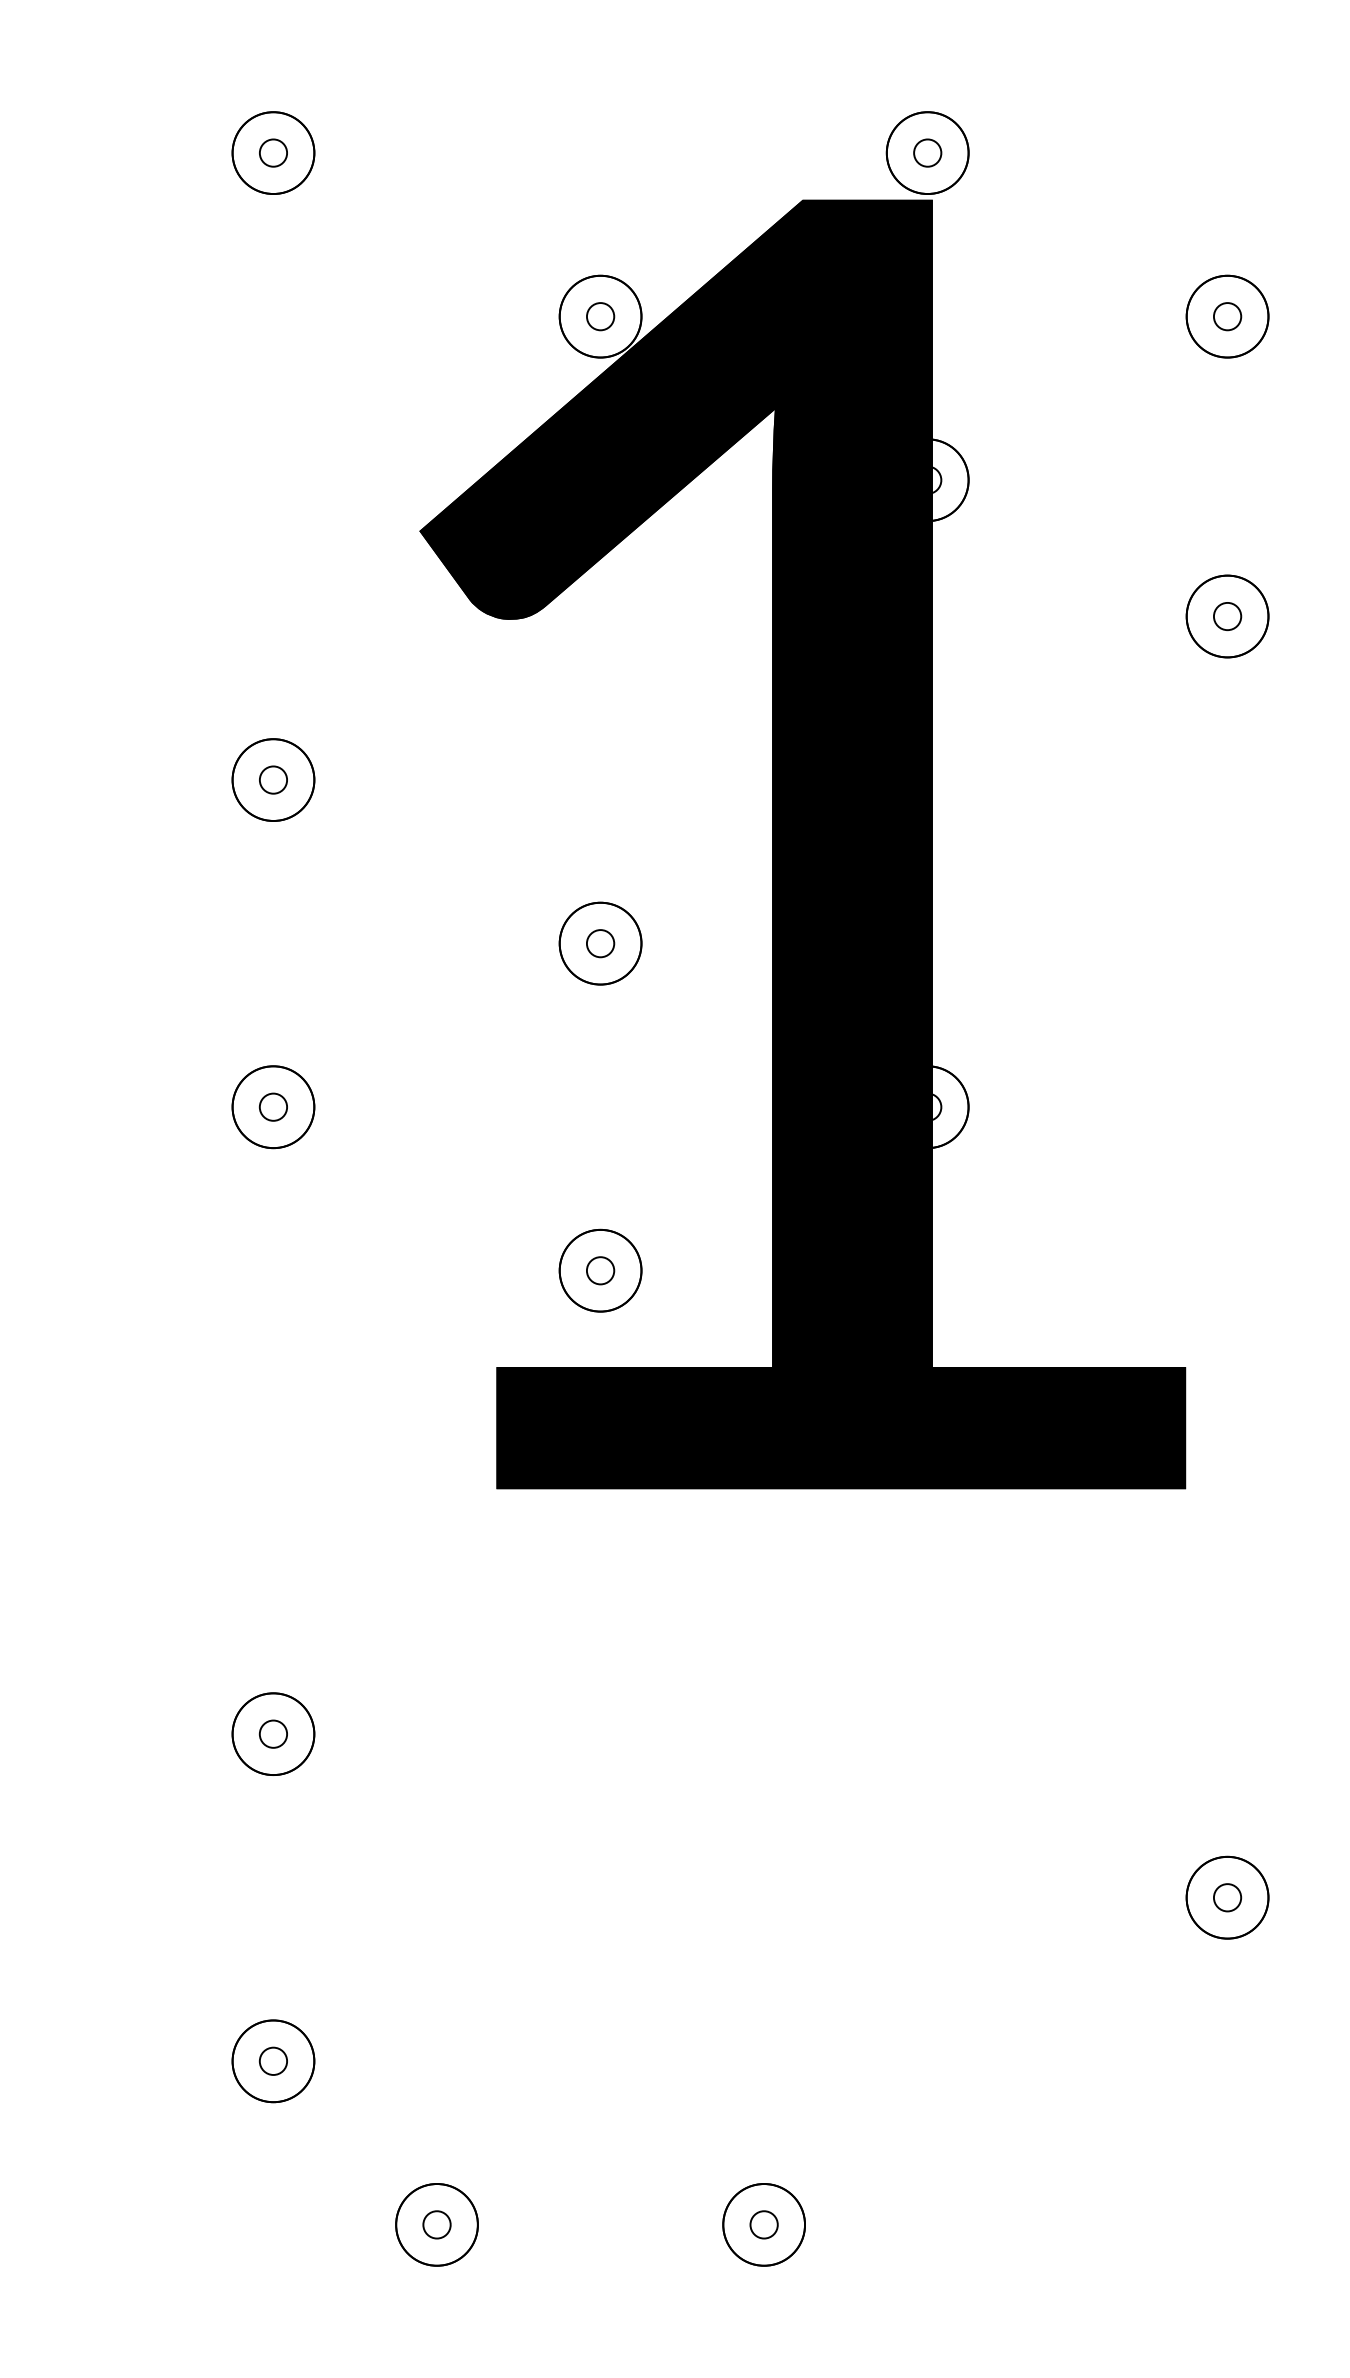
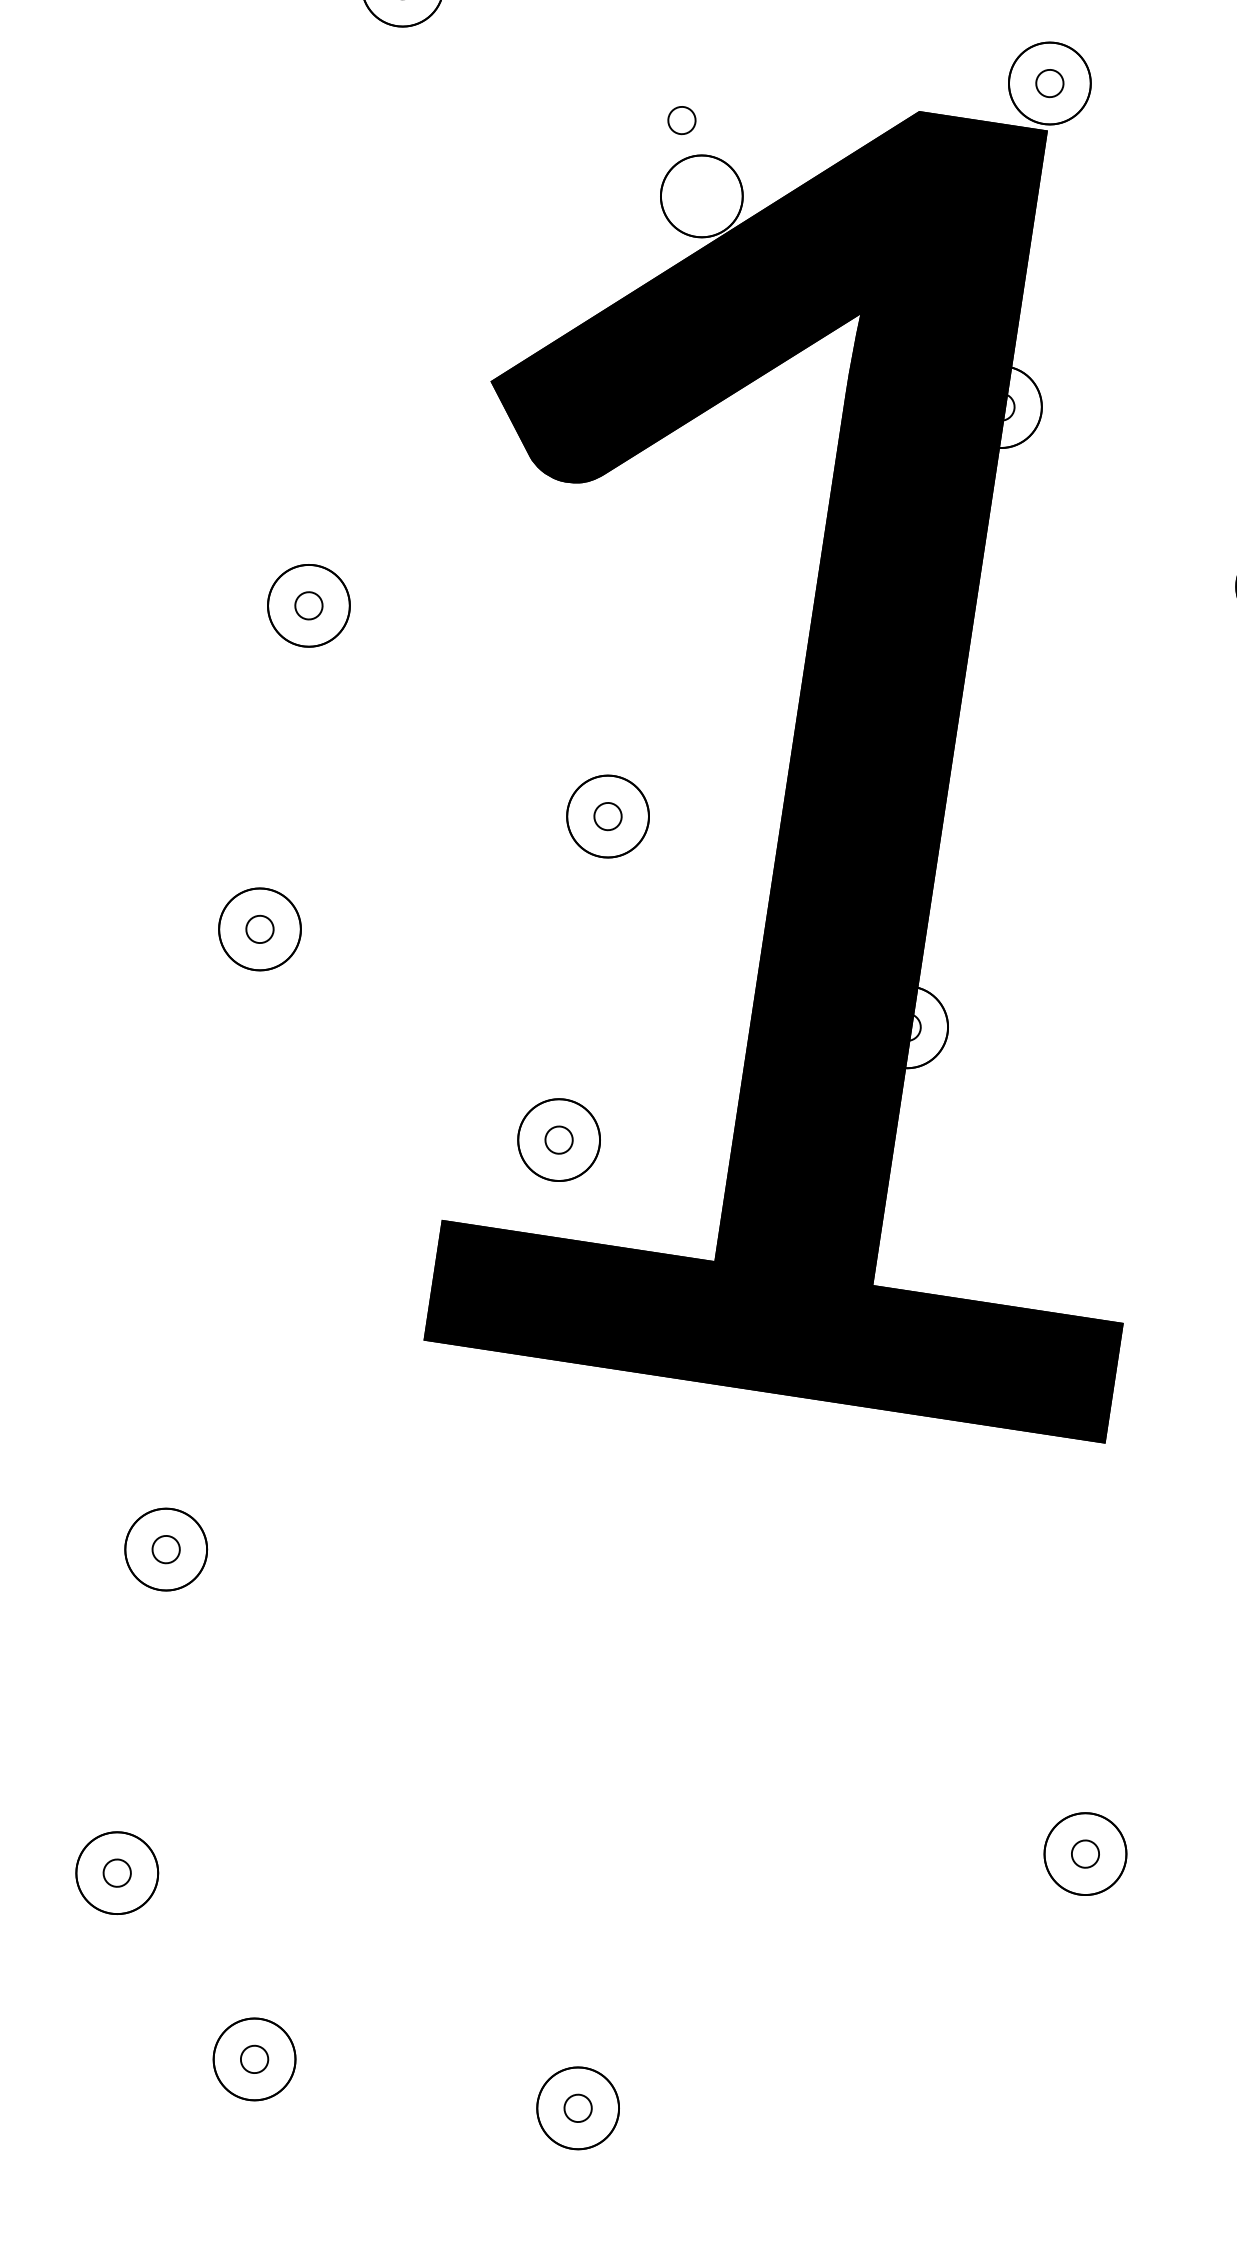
part: (600, 316) -> (681, 120), moved

